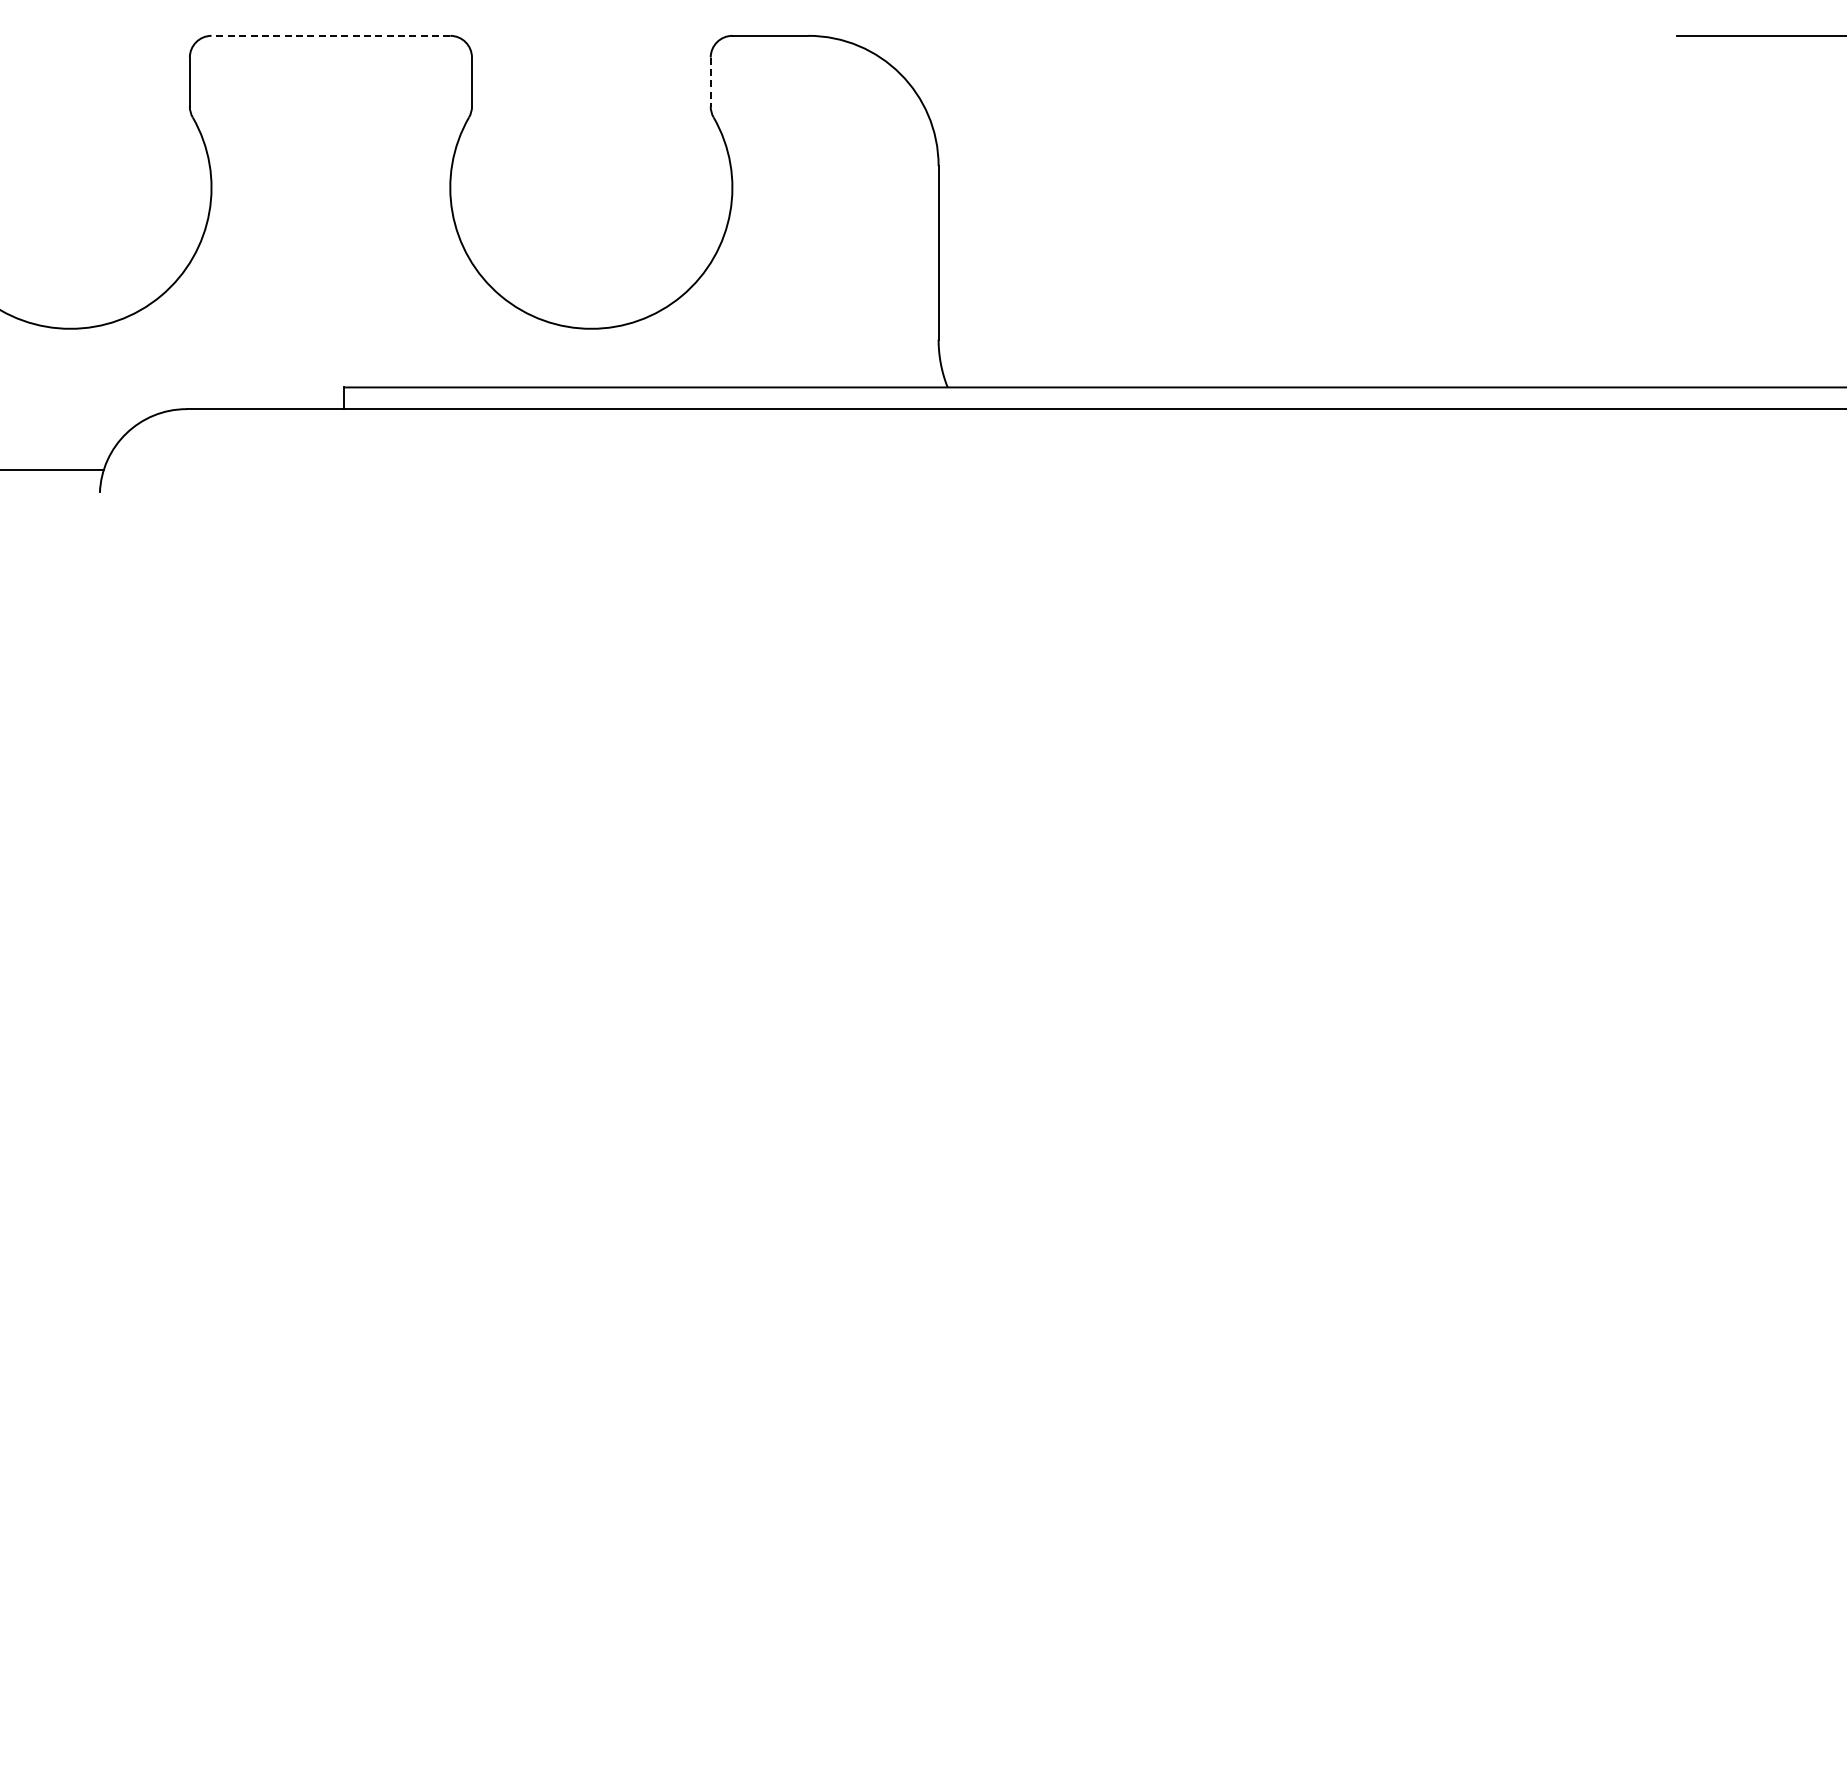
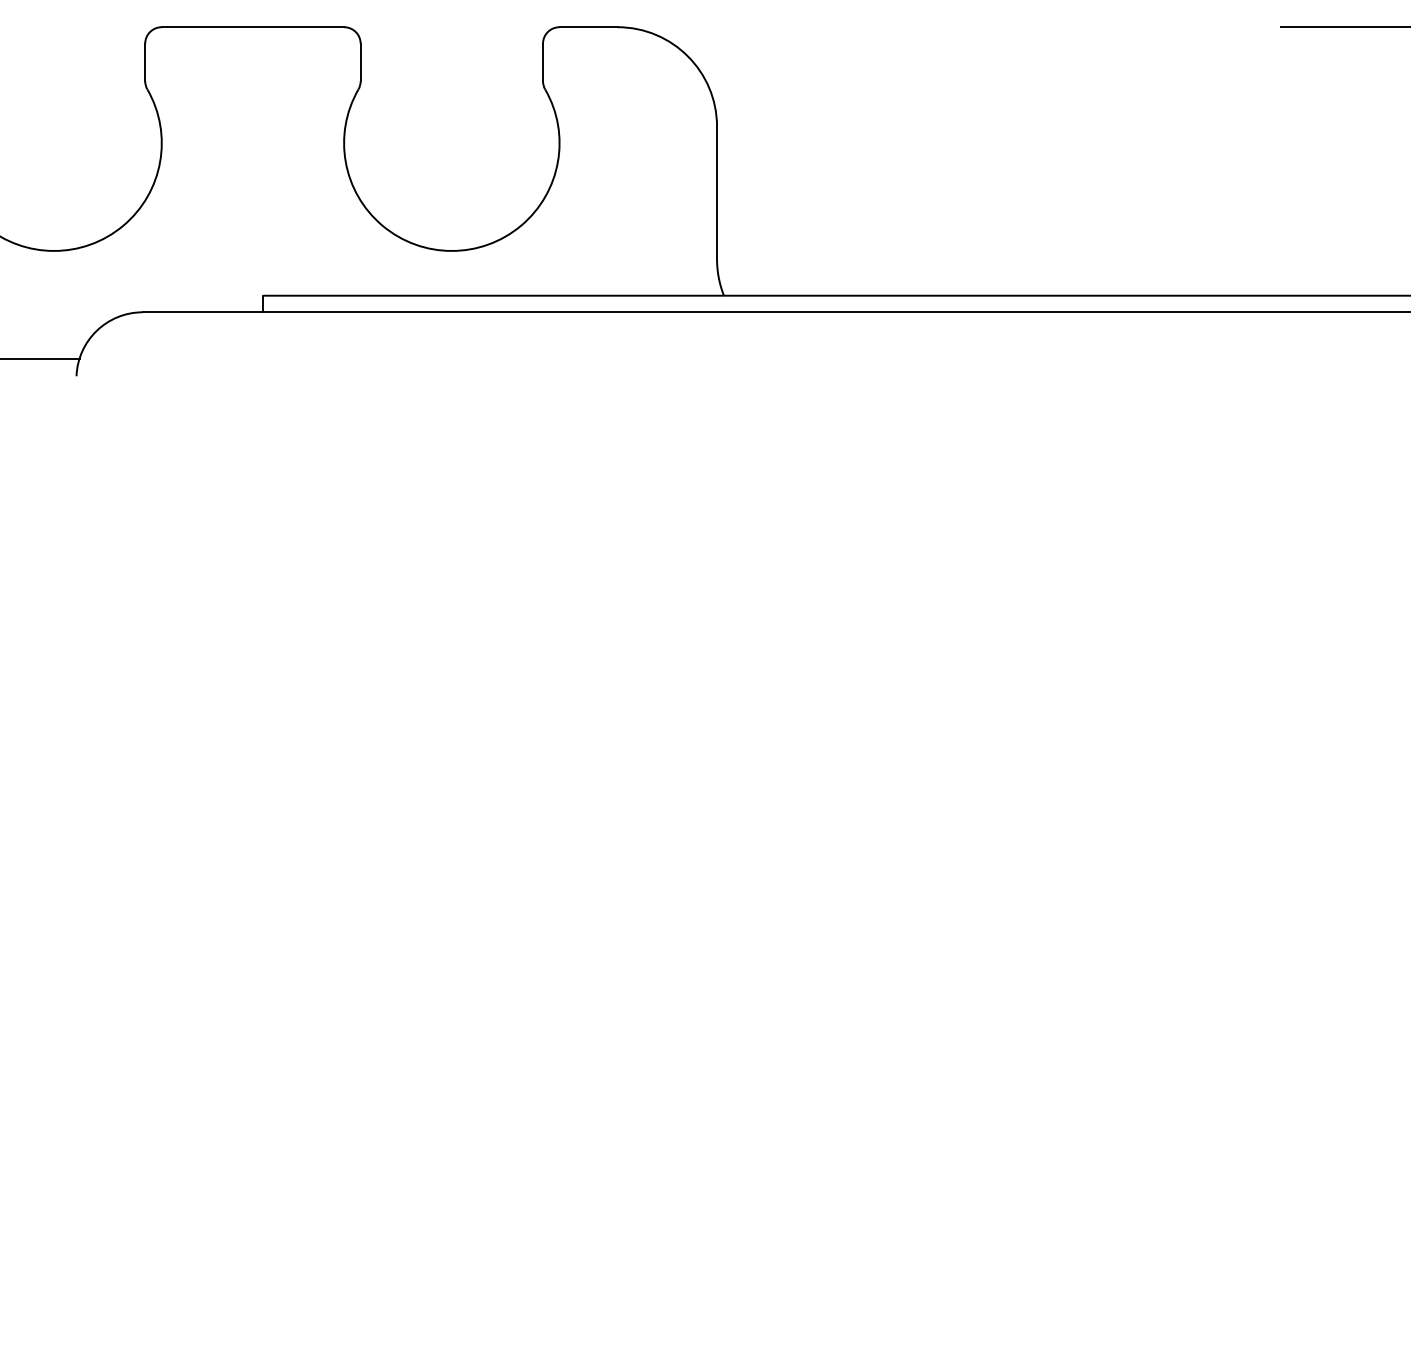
line: (330, 35) -> (252, 26), dashed -> solid
line: (710, 82) -> (542, 62), dashed -> solid

